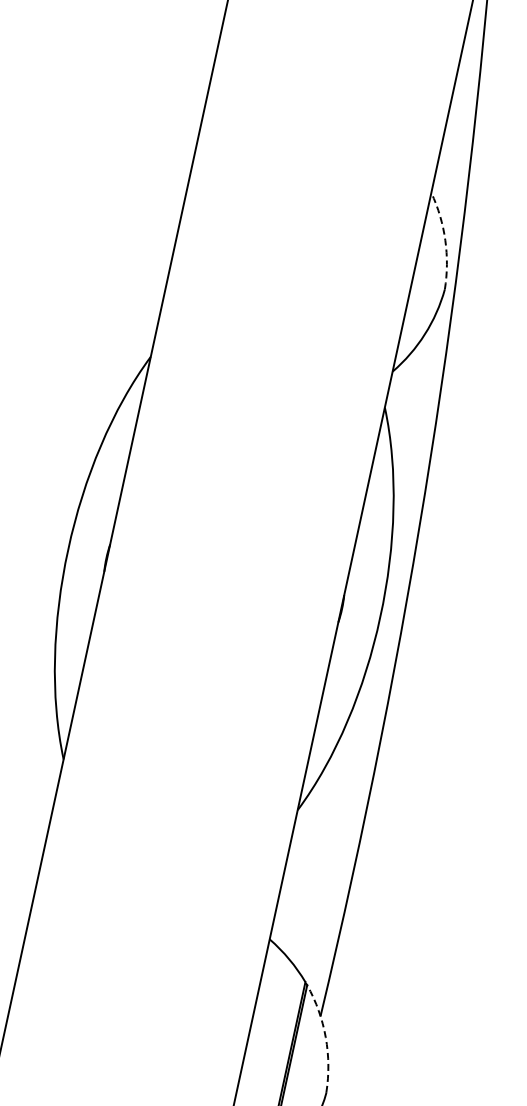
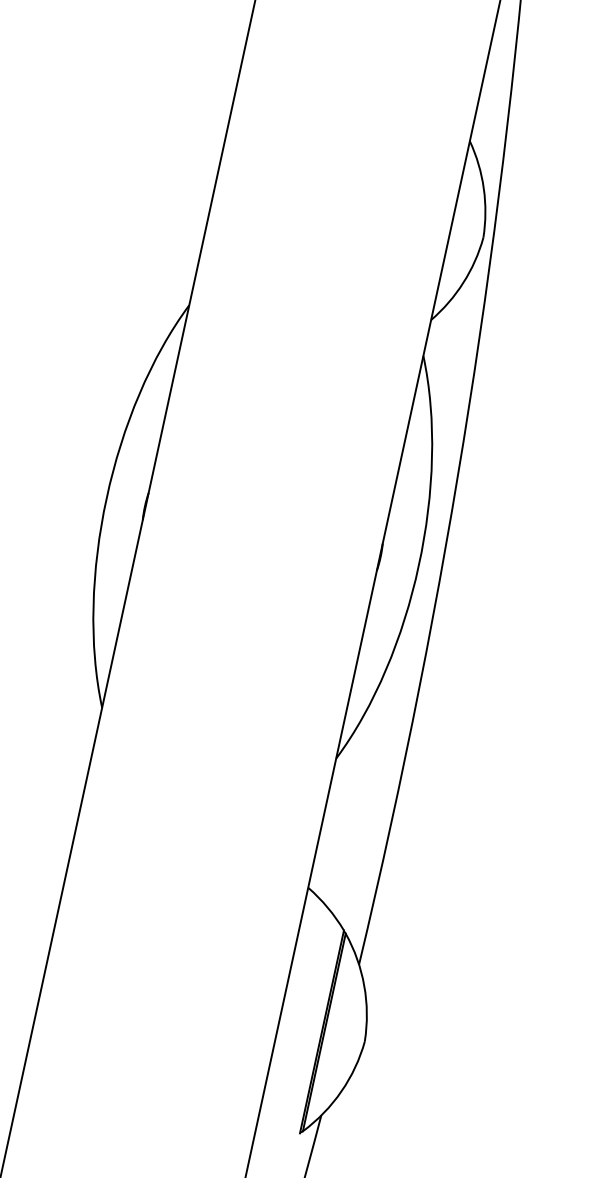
arc: (444, 240) -> (483, 188), dashed -> solid
arc: (325, 1037) -> (364, 985), dashed -> solid

